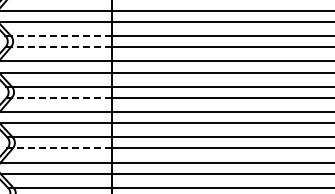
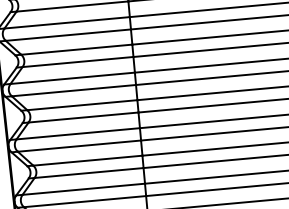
line: (61, 35) -> (76, 49), dashed -> solid
line: (61, 47) -> (77, 62), dashed -> solid
line: (61, 97) -> (82, 117), dashed -> solid
line: (62, 148) -> (89, 173), dashed -> solid

